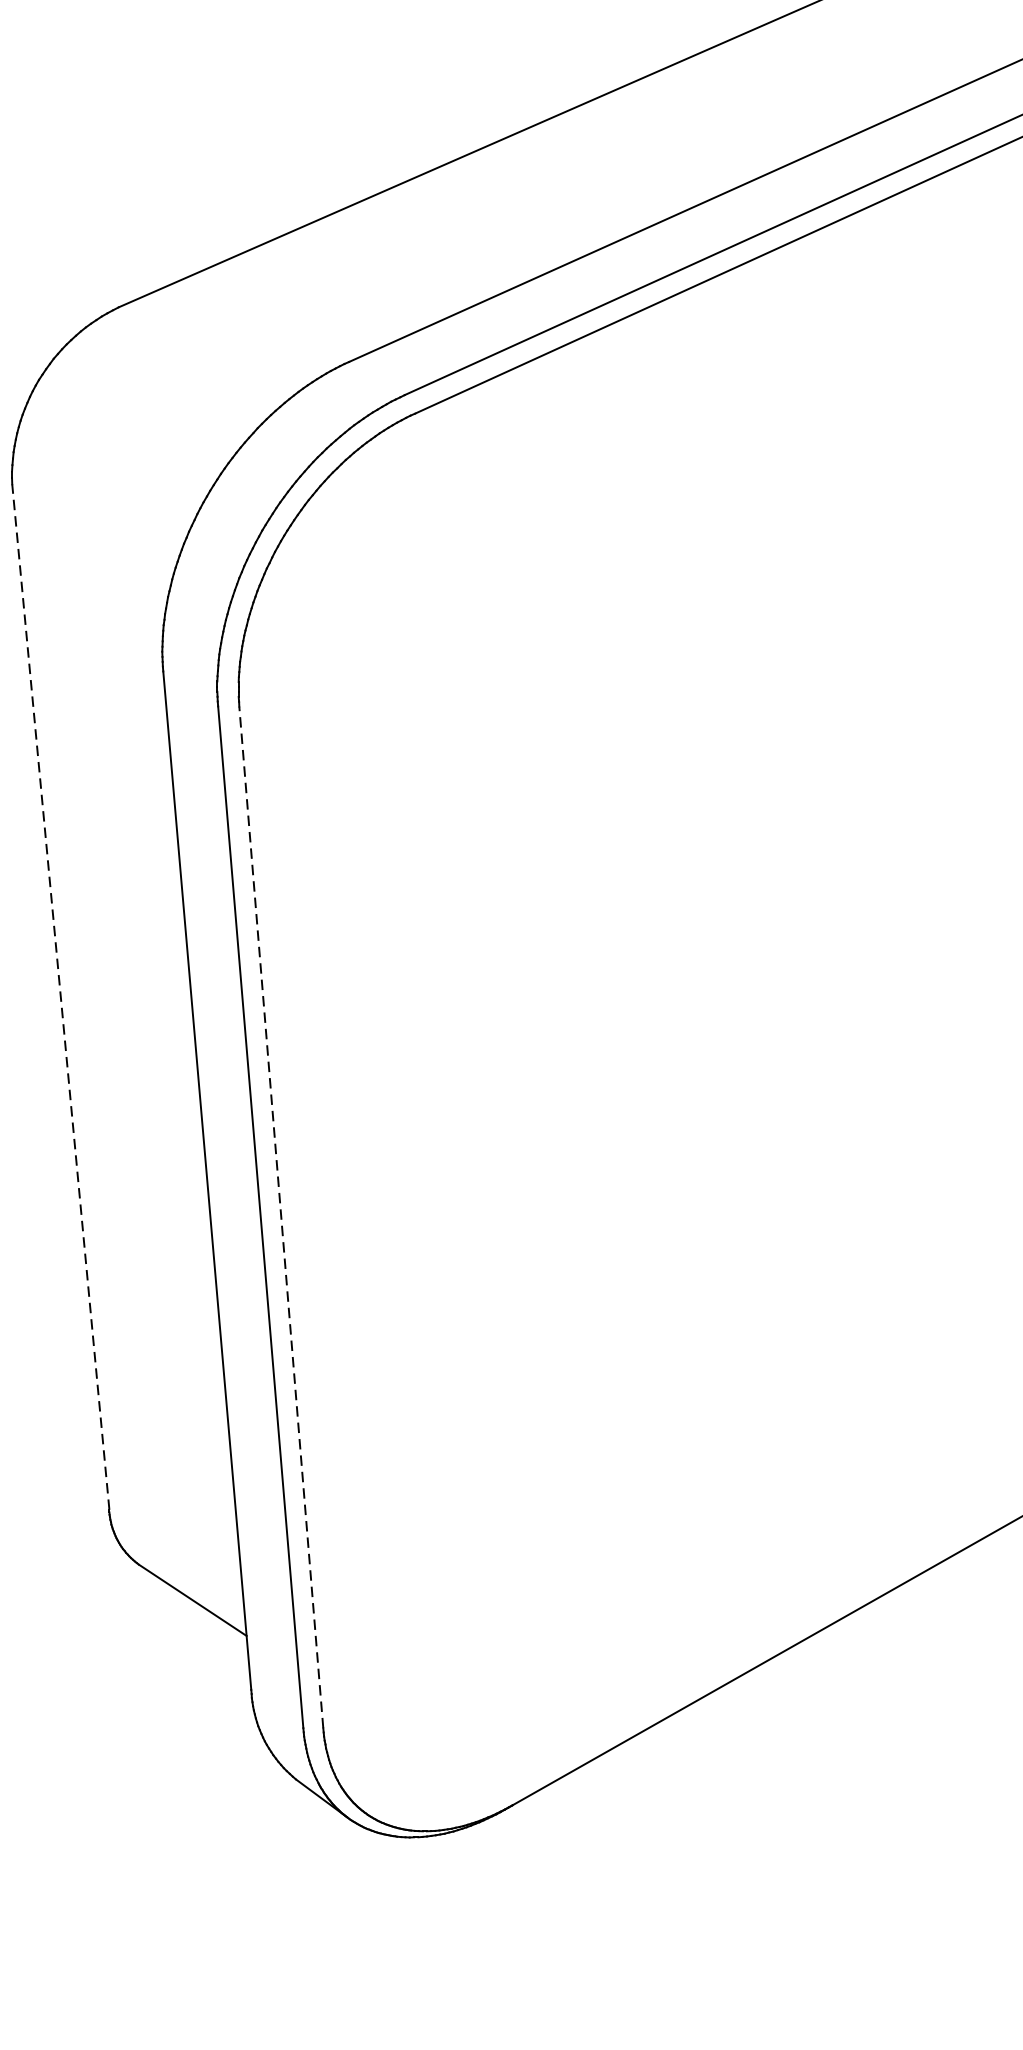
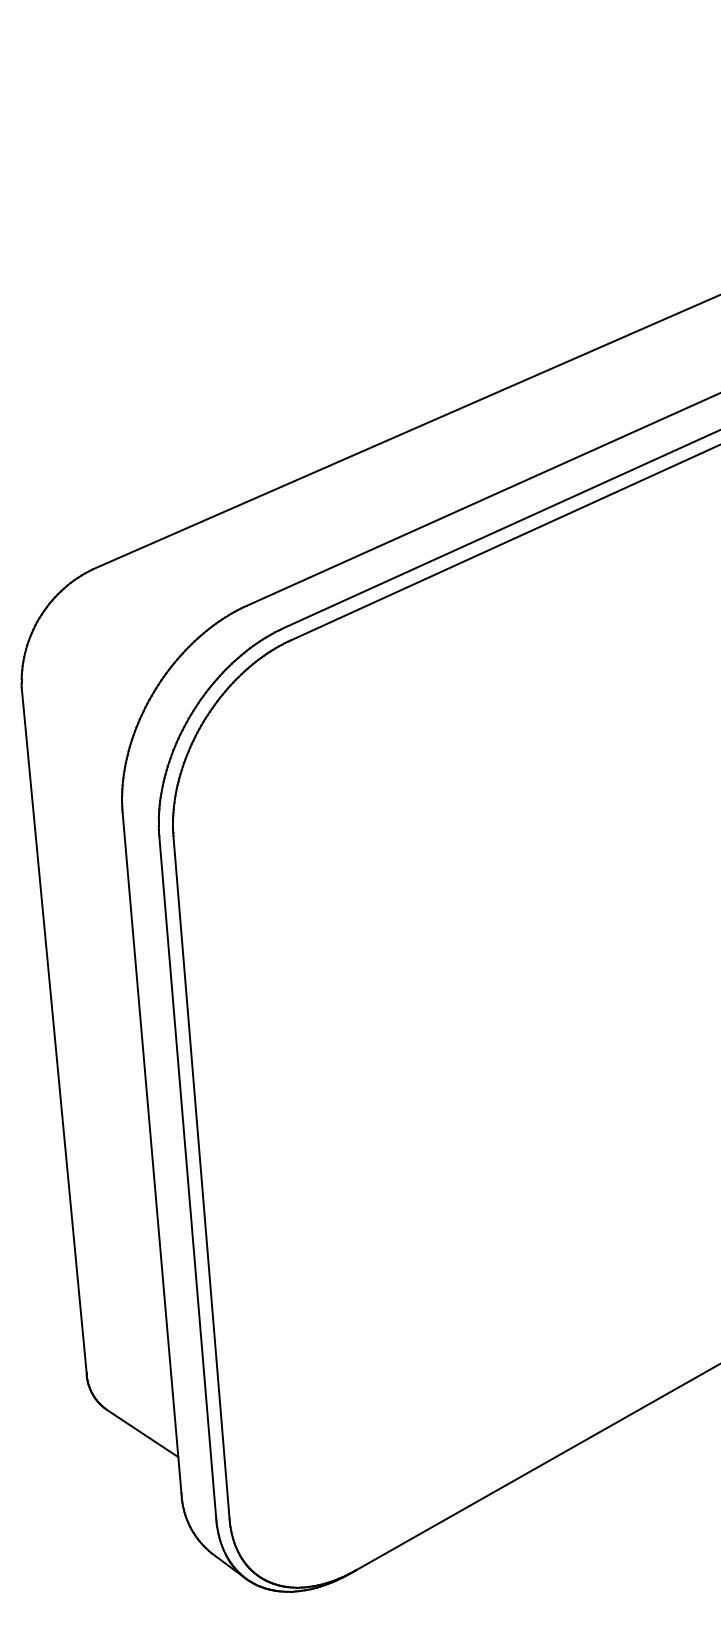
line: (61, 995) -> (54, 1029), dashed -> solid
line: (281, 1217) -> (201, 1177), dashed -> solid

